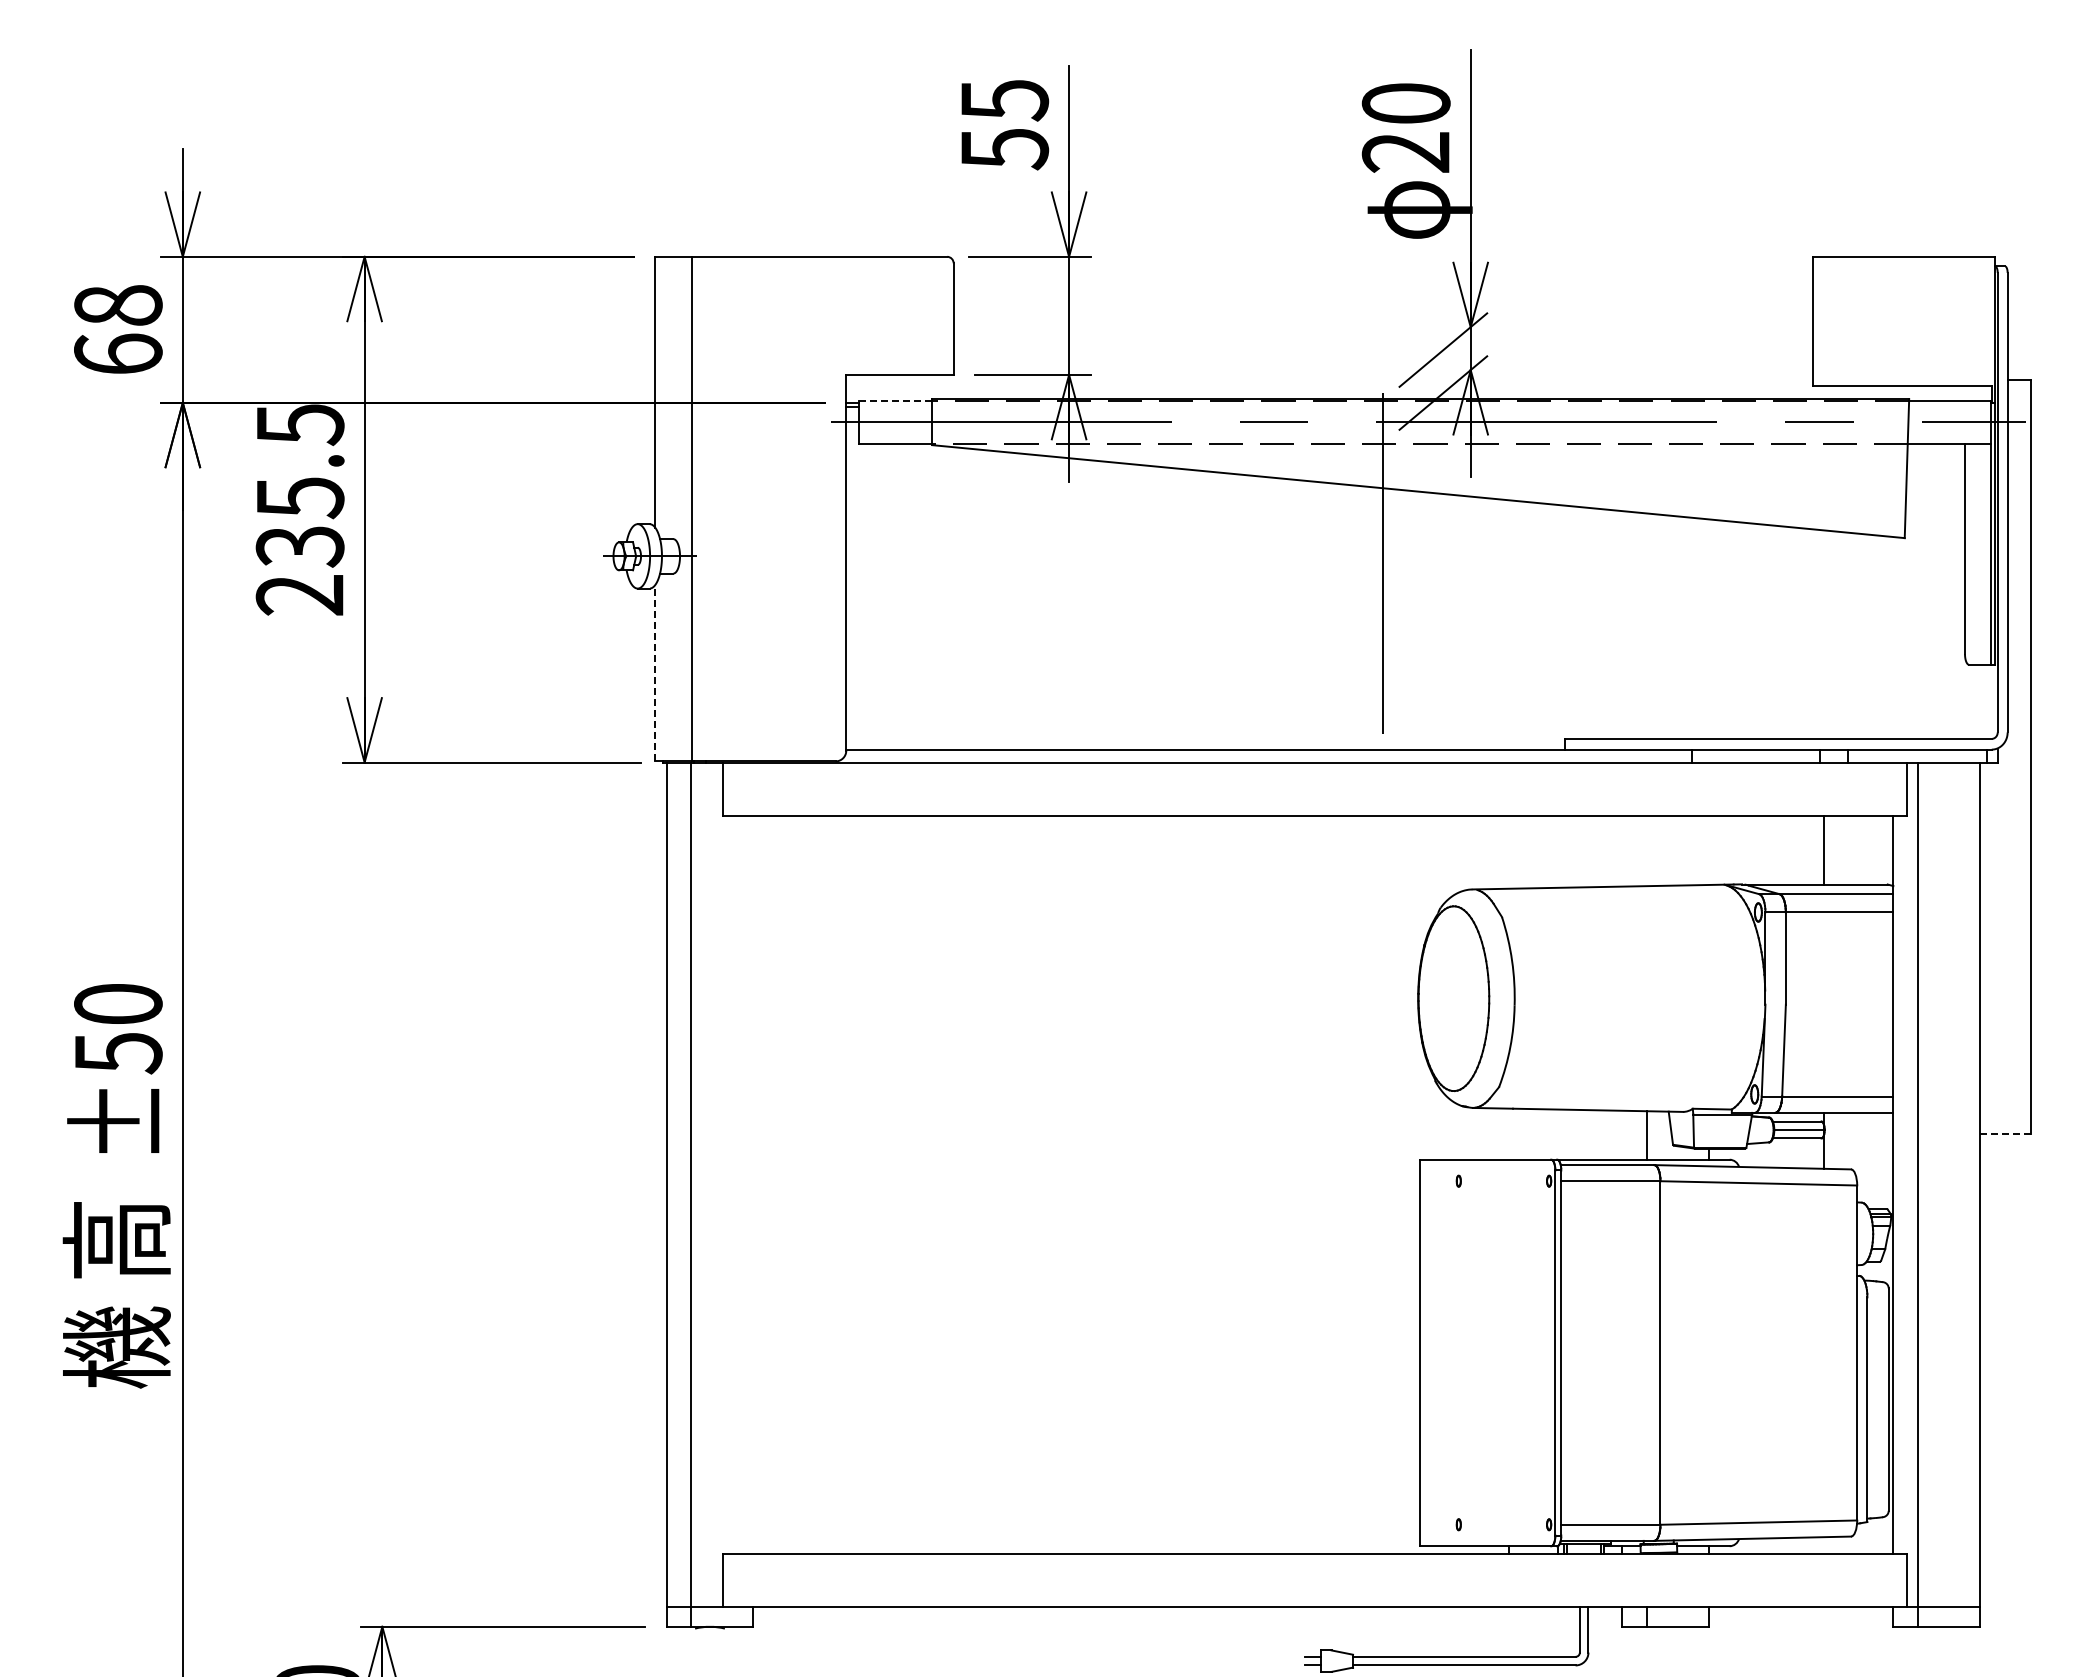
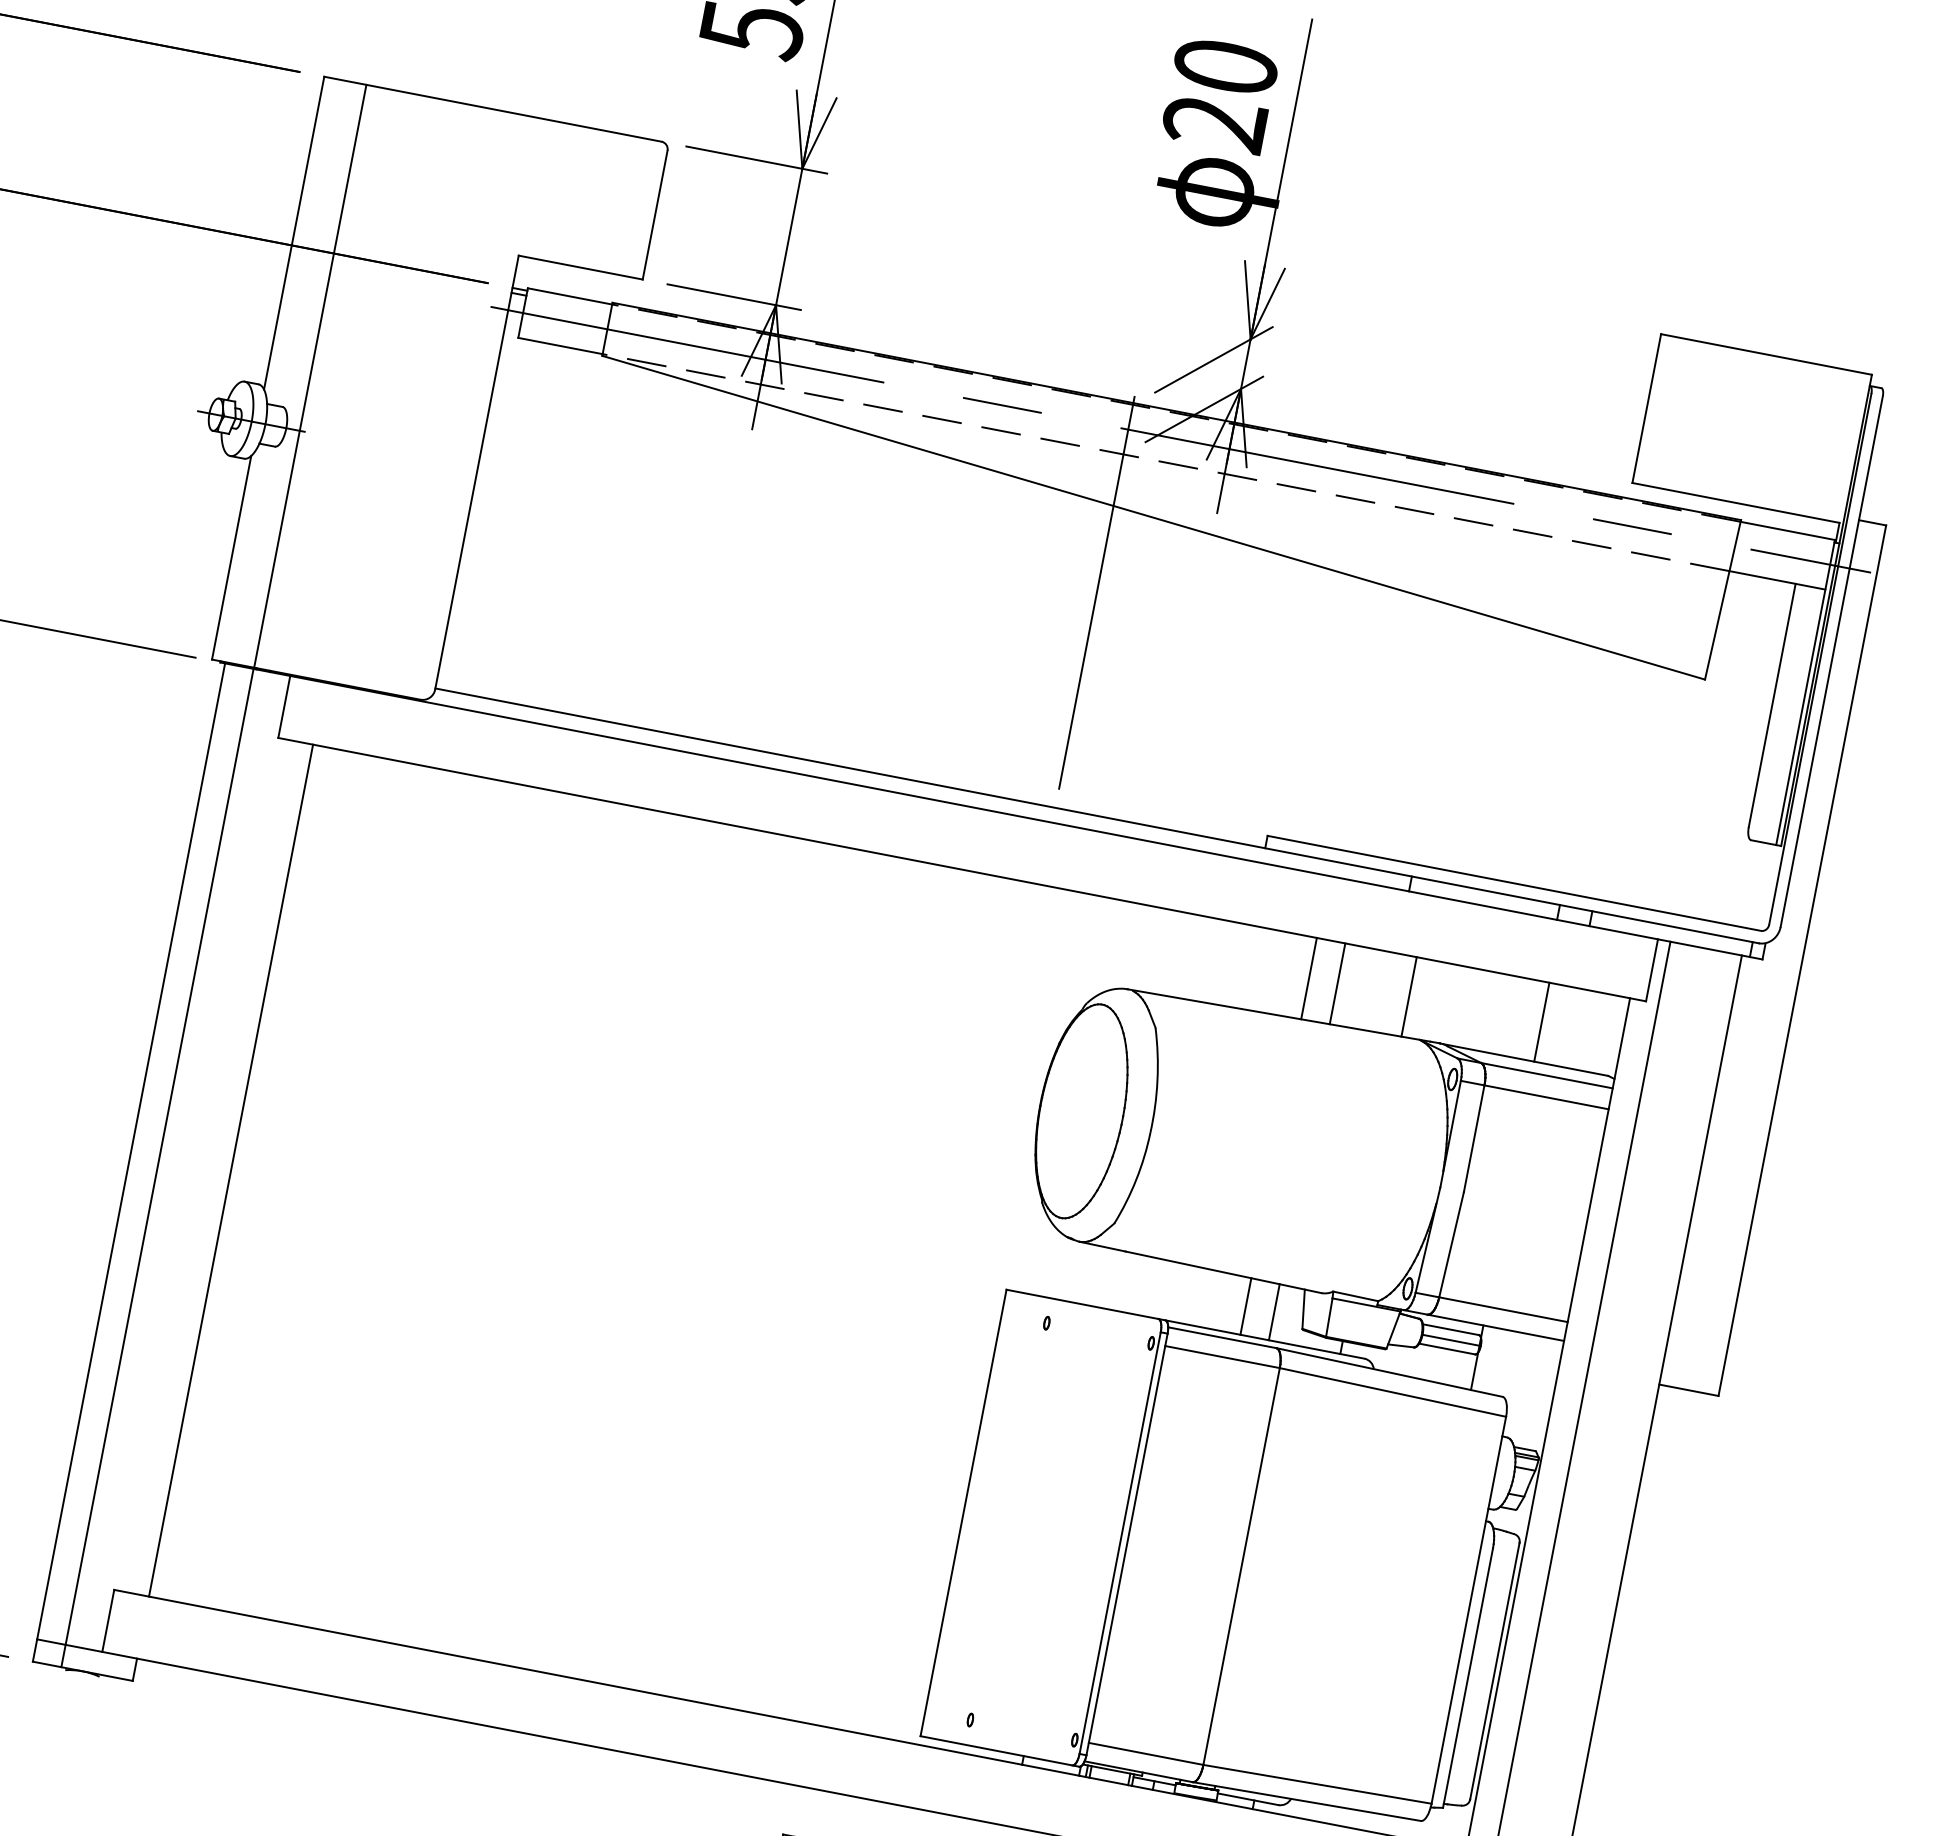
line: (895, 400) -> (569, 296), dashed -> solid
line: (655, 672) -> (232, 556), dashed -> solid
line: (1708, 850) -> (1408, 996), added
line: (1622, 851) -> (1309, 978), added
line: (1646, 851) -> (1337, 984), added
line: (2005, 1133) -> (1688, 1389), dashed -> solid
line: (1622, 1134) -> (1246, 1305), added
line: (753, 1184) -> (231, 1170), added

